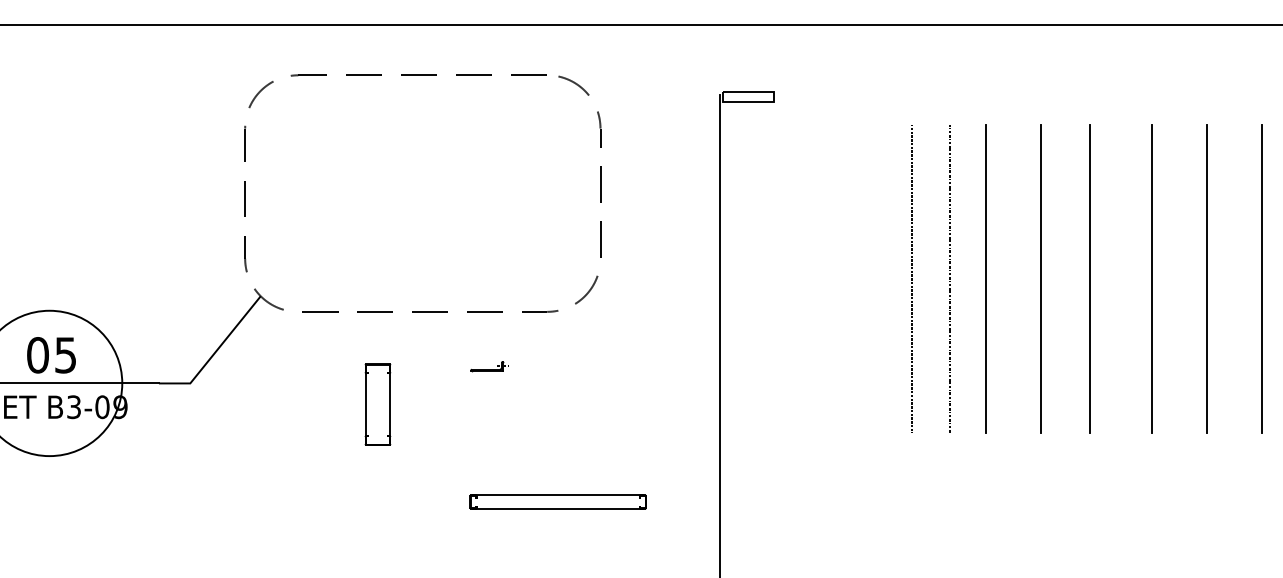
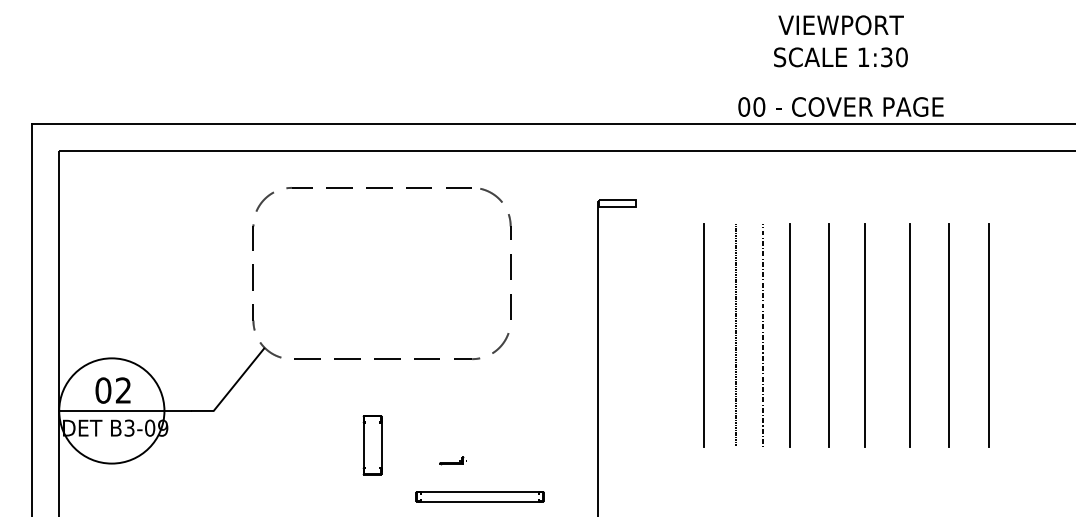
line: (866, 279) -> (703, 335), added
text: (64, 355) -> (122, 390), 05 -> 02
part: (488, 366) -> (452, 460), moved
part: (377, 404) -> (372, 445), moved

